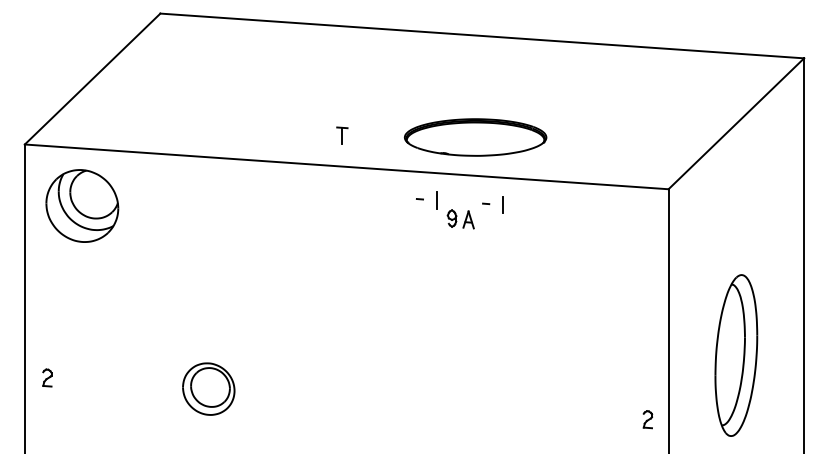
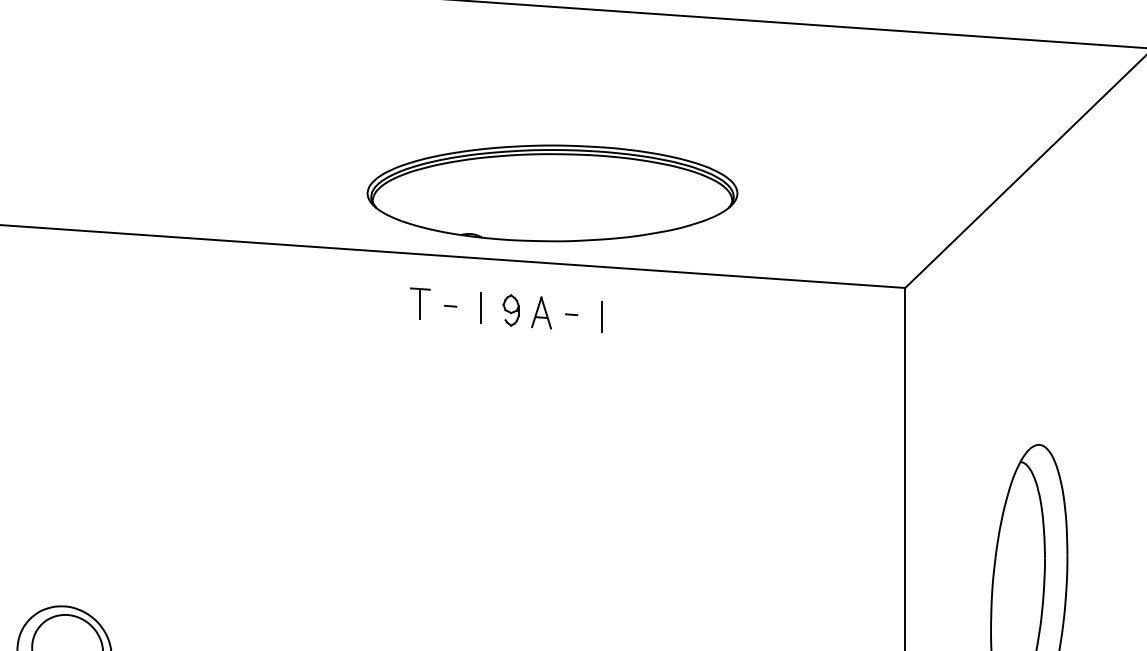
part: (342, 135) -> (420, 303), moved
part: (475, 137) -> (552, 193), size x1.43
part: (460, 219) -> (526, 312), moved

